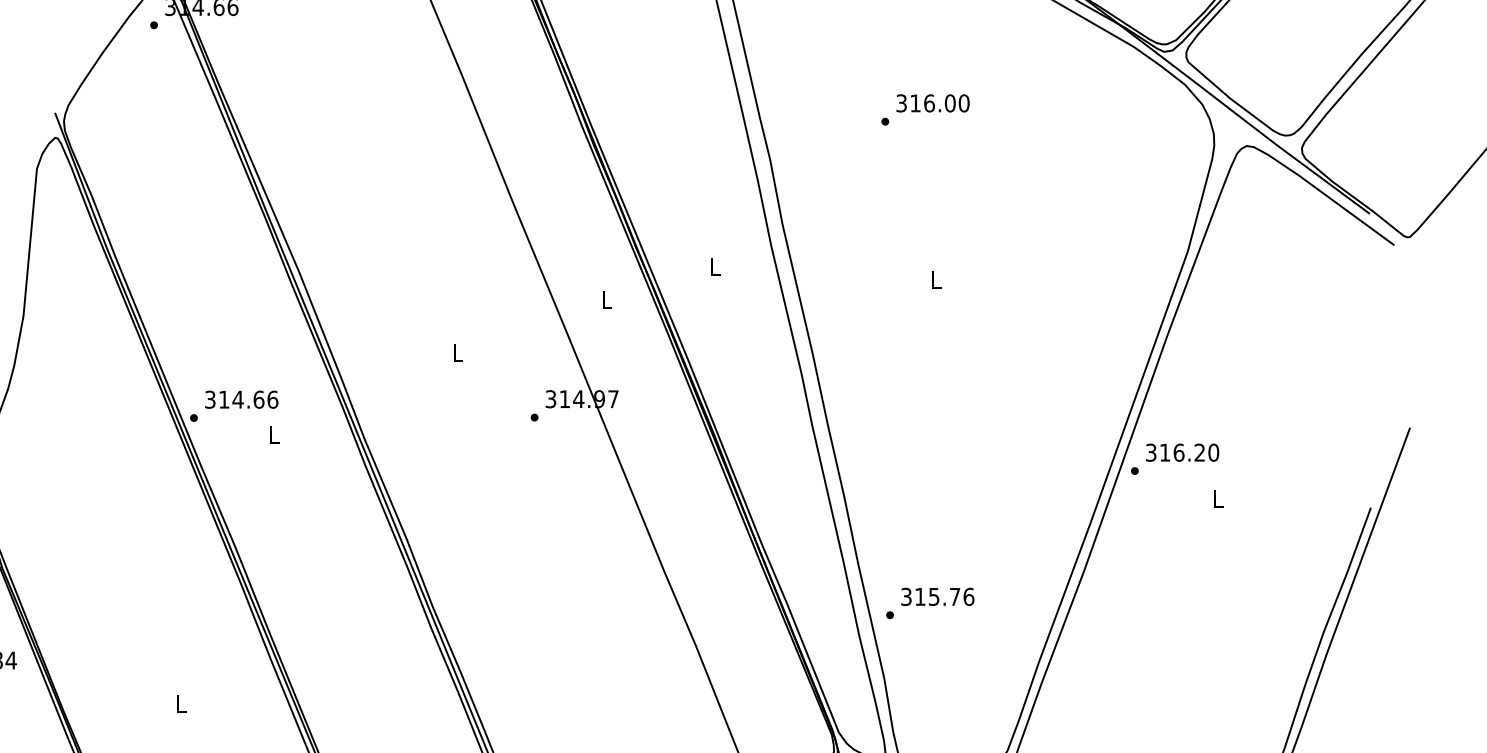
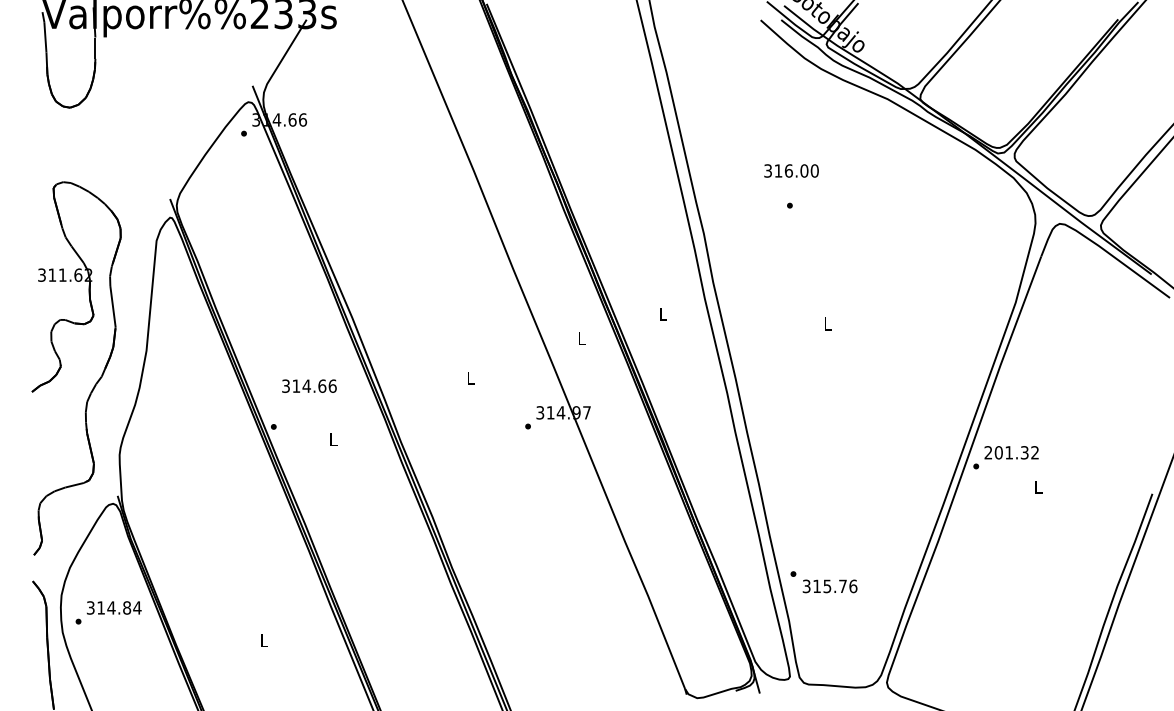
text: (932, 102) -> (791, 170), moved
text: (241, 398) -> (309, 385), moved
text: (1182, 452) -> (1011, 452), 316.20 -> 201.32
text: (936, 597) -> (829, 586), moved

